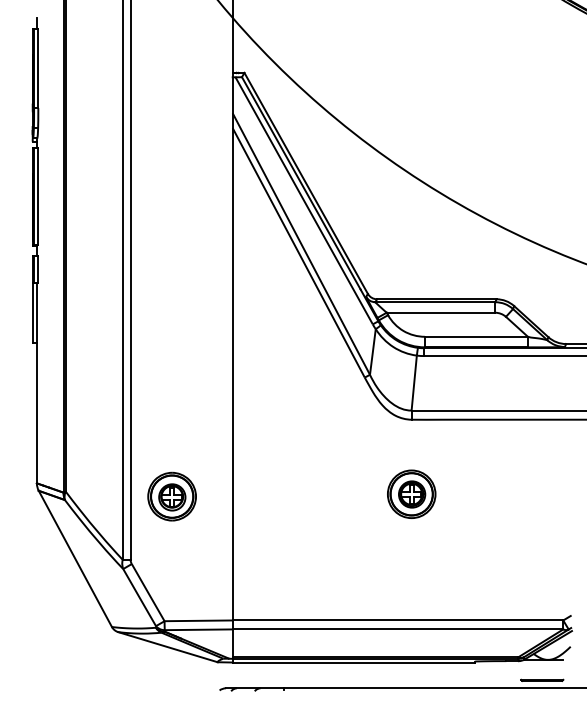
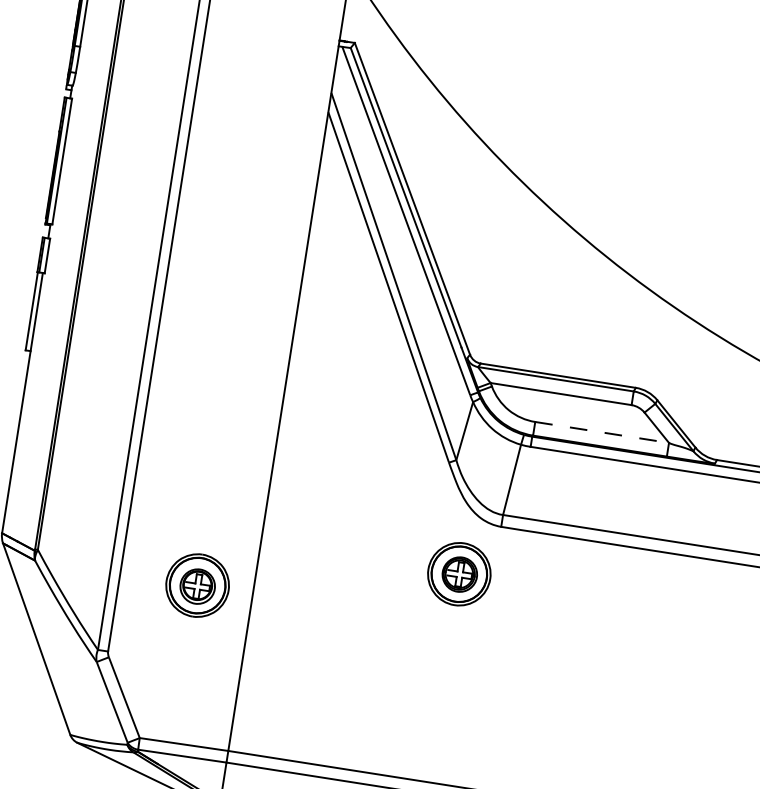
line: (476, 336) -> (602, 432), solid -> dashed
part: (411, 493) -> (459, 573), moved
part: (171, 496) -> (196, 585), moved

